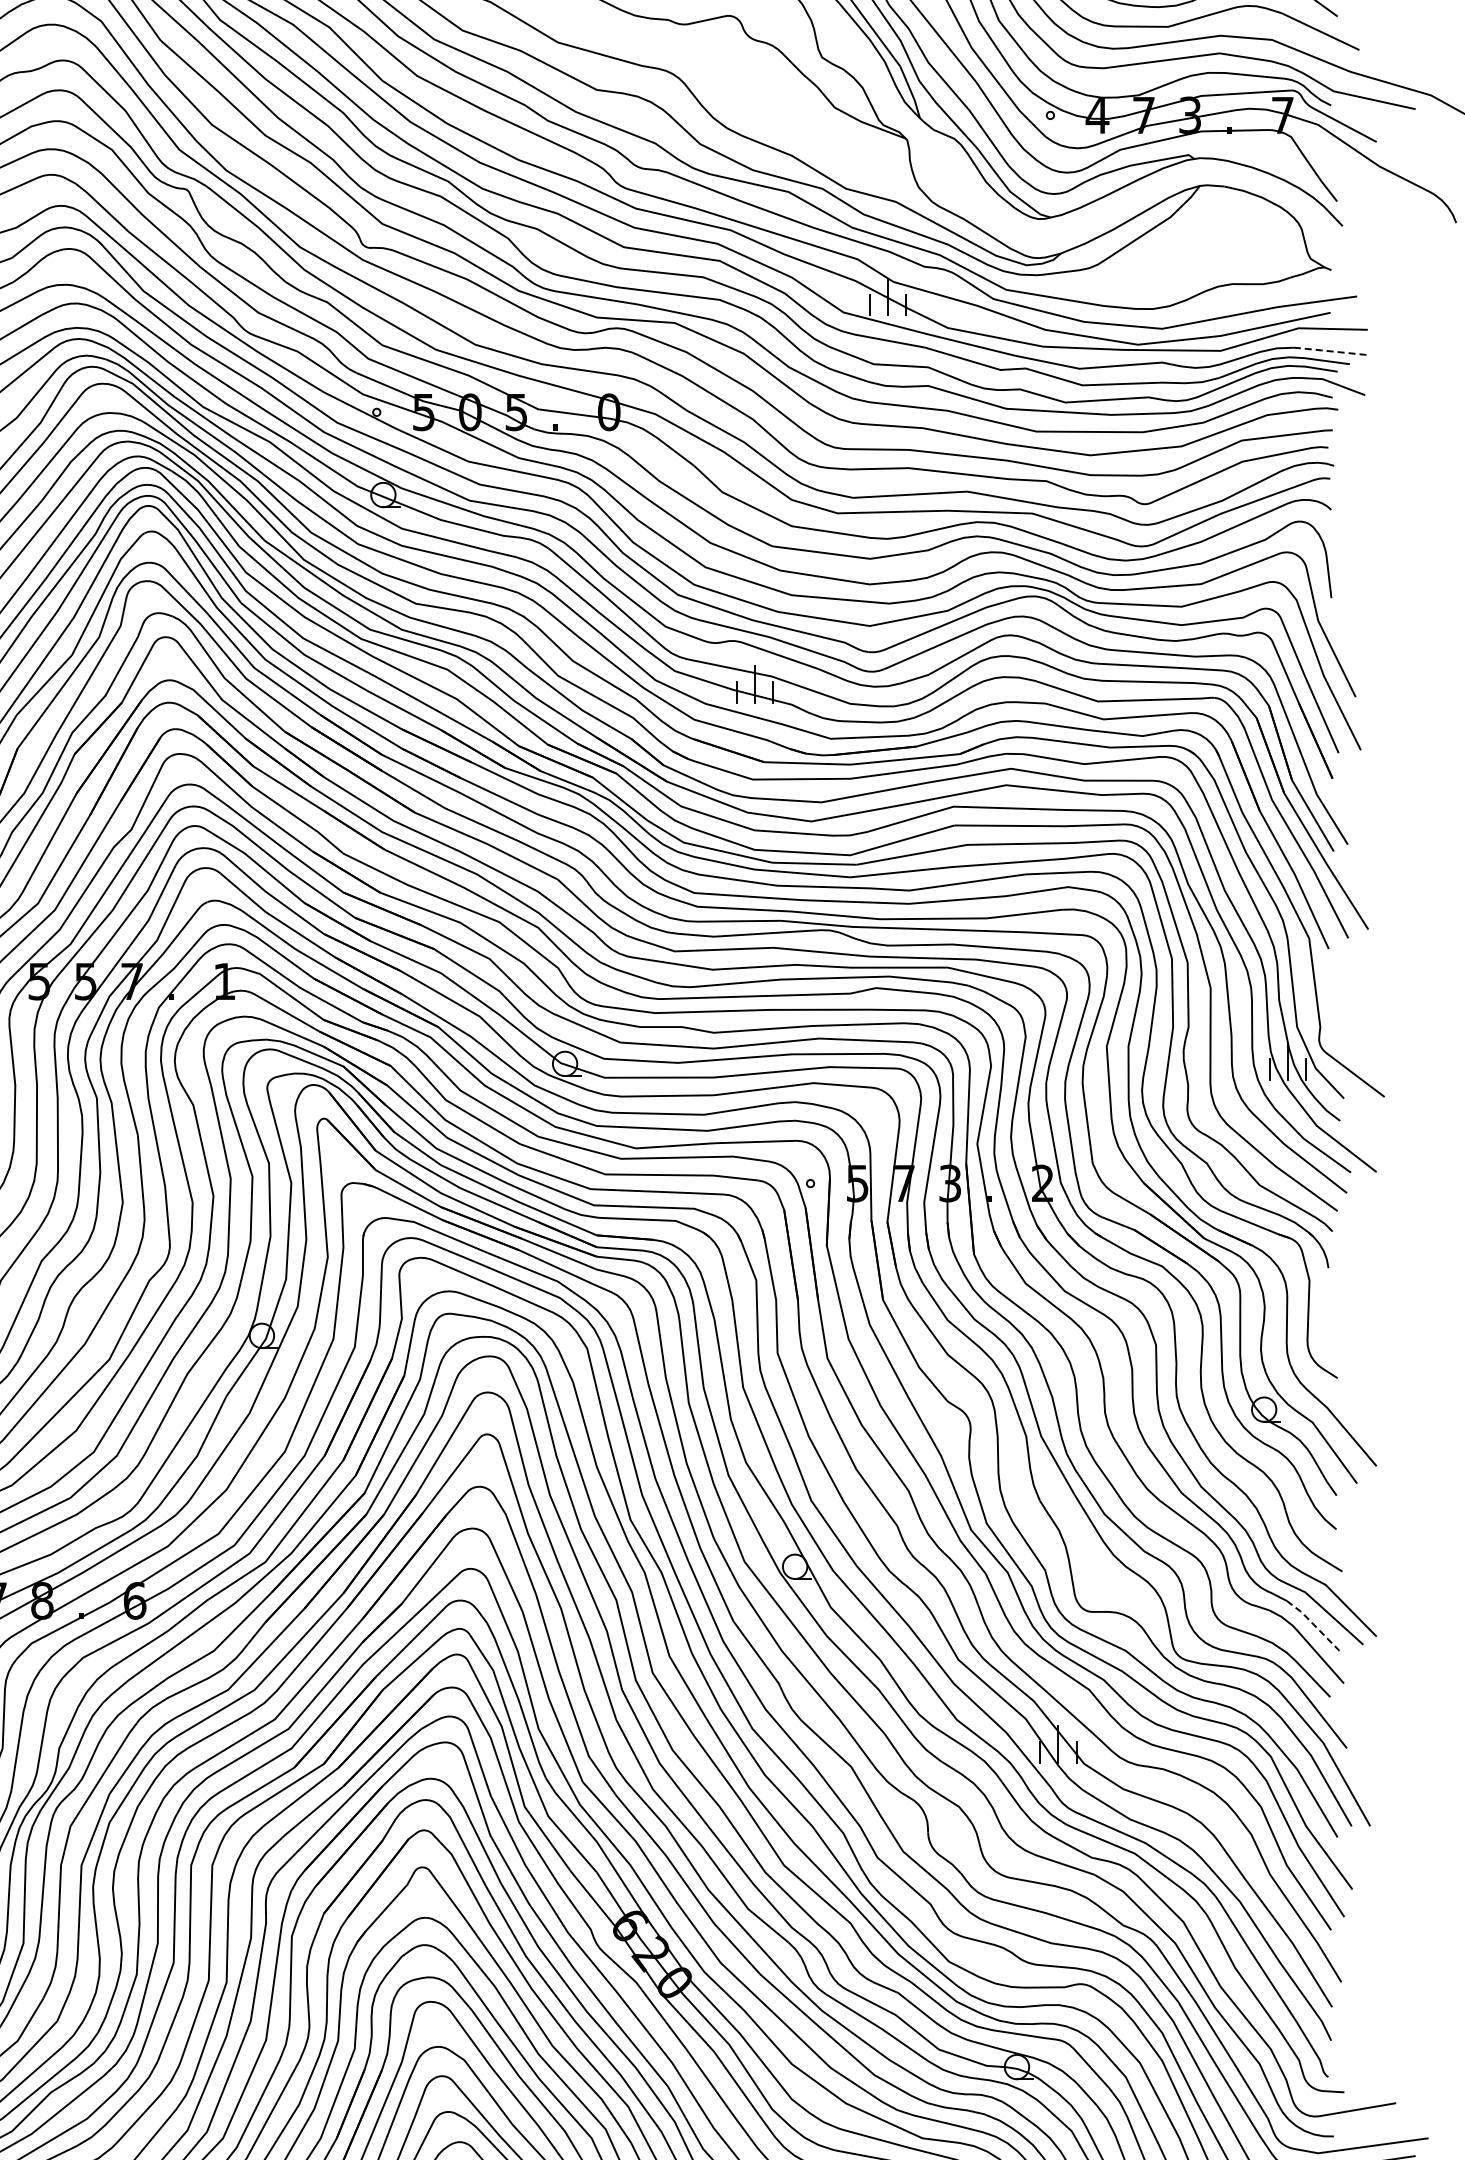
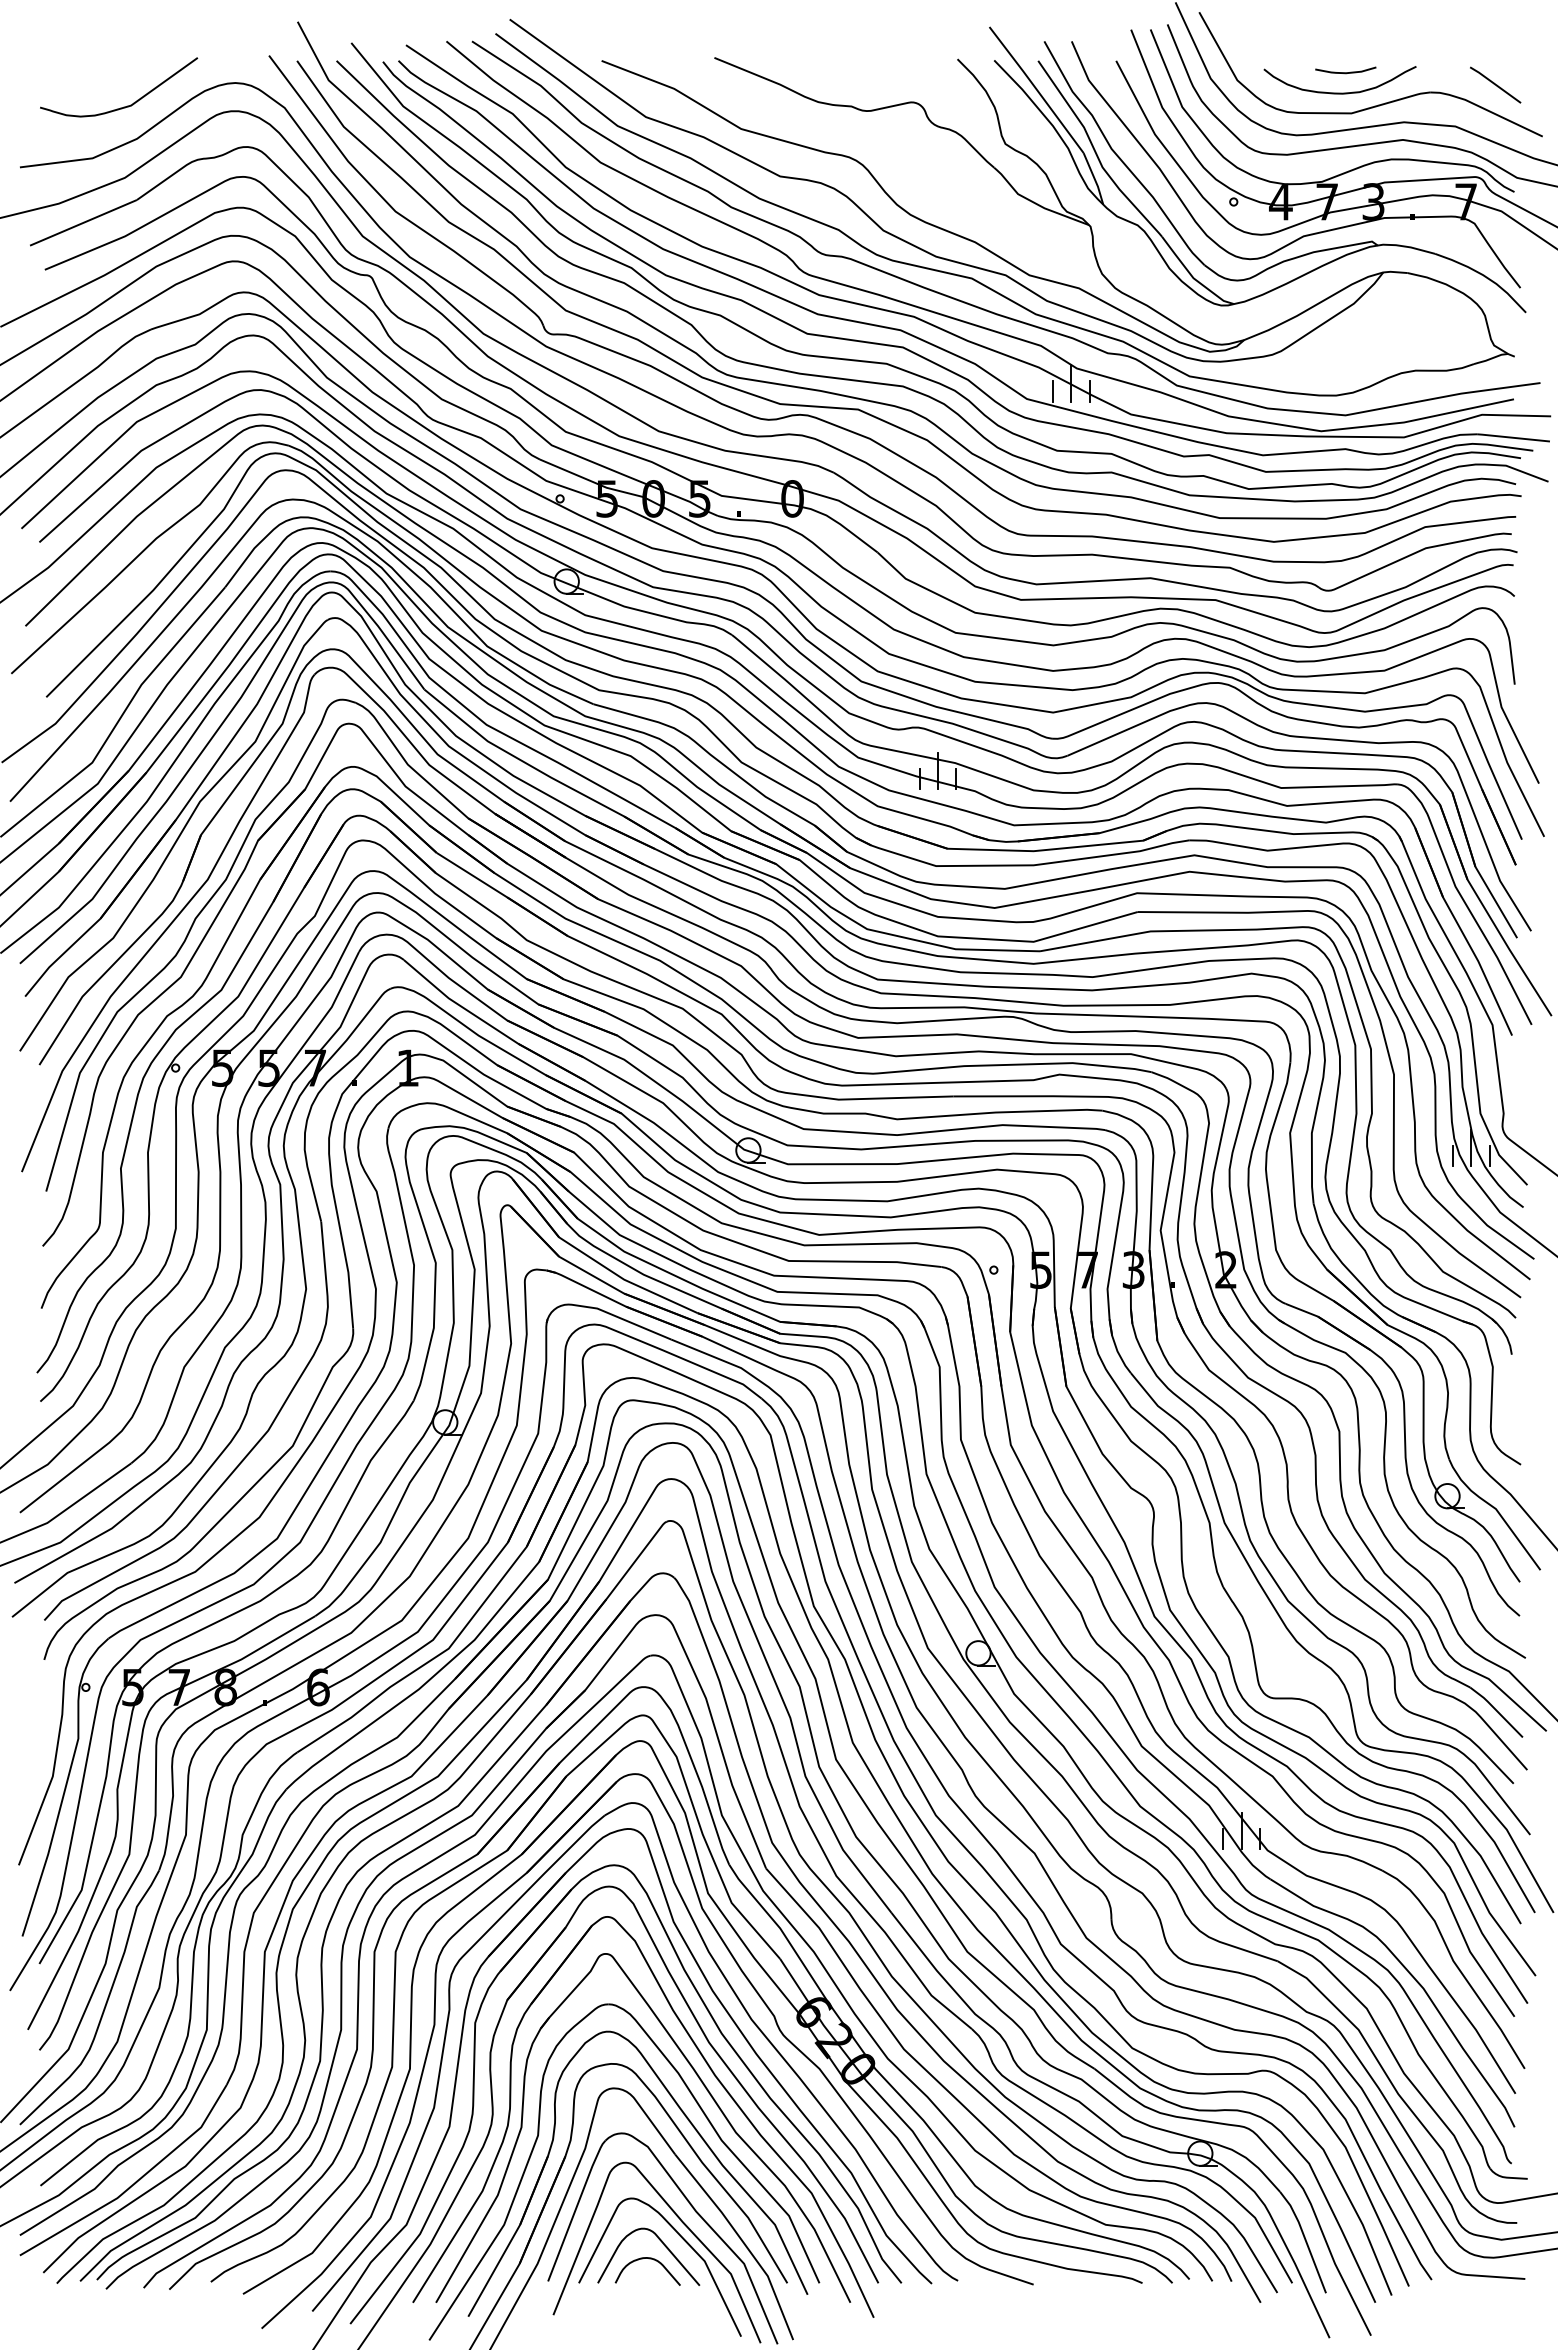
line: (1330, 350) -> (1513, 437), dashed -> solid
line: (1313, 1623) -> (1496, 1710), dashed -> solid

